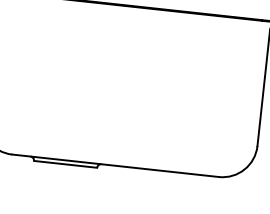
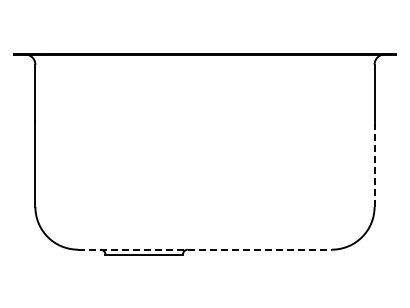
line: (261, 111) -> (374, 164), solid -> dashed
line: (115, 165) -> (204, 249), solid -> dashed

